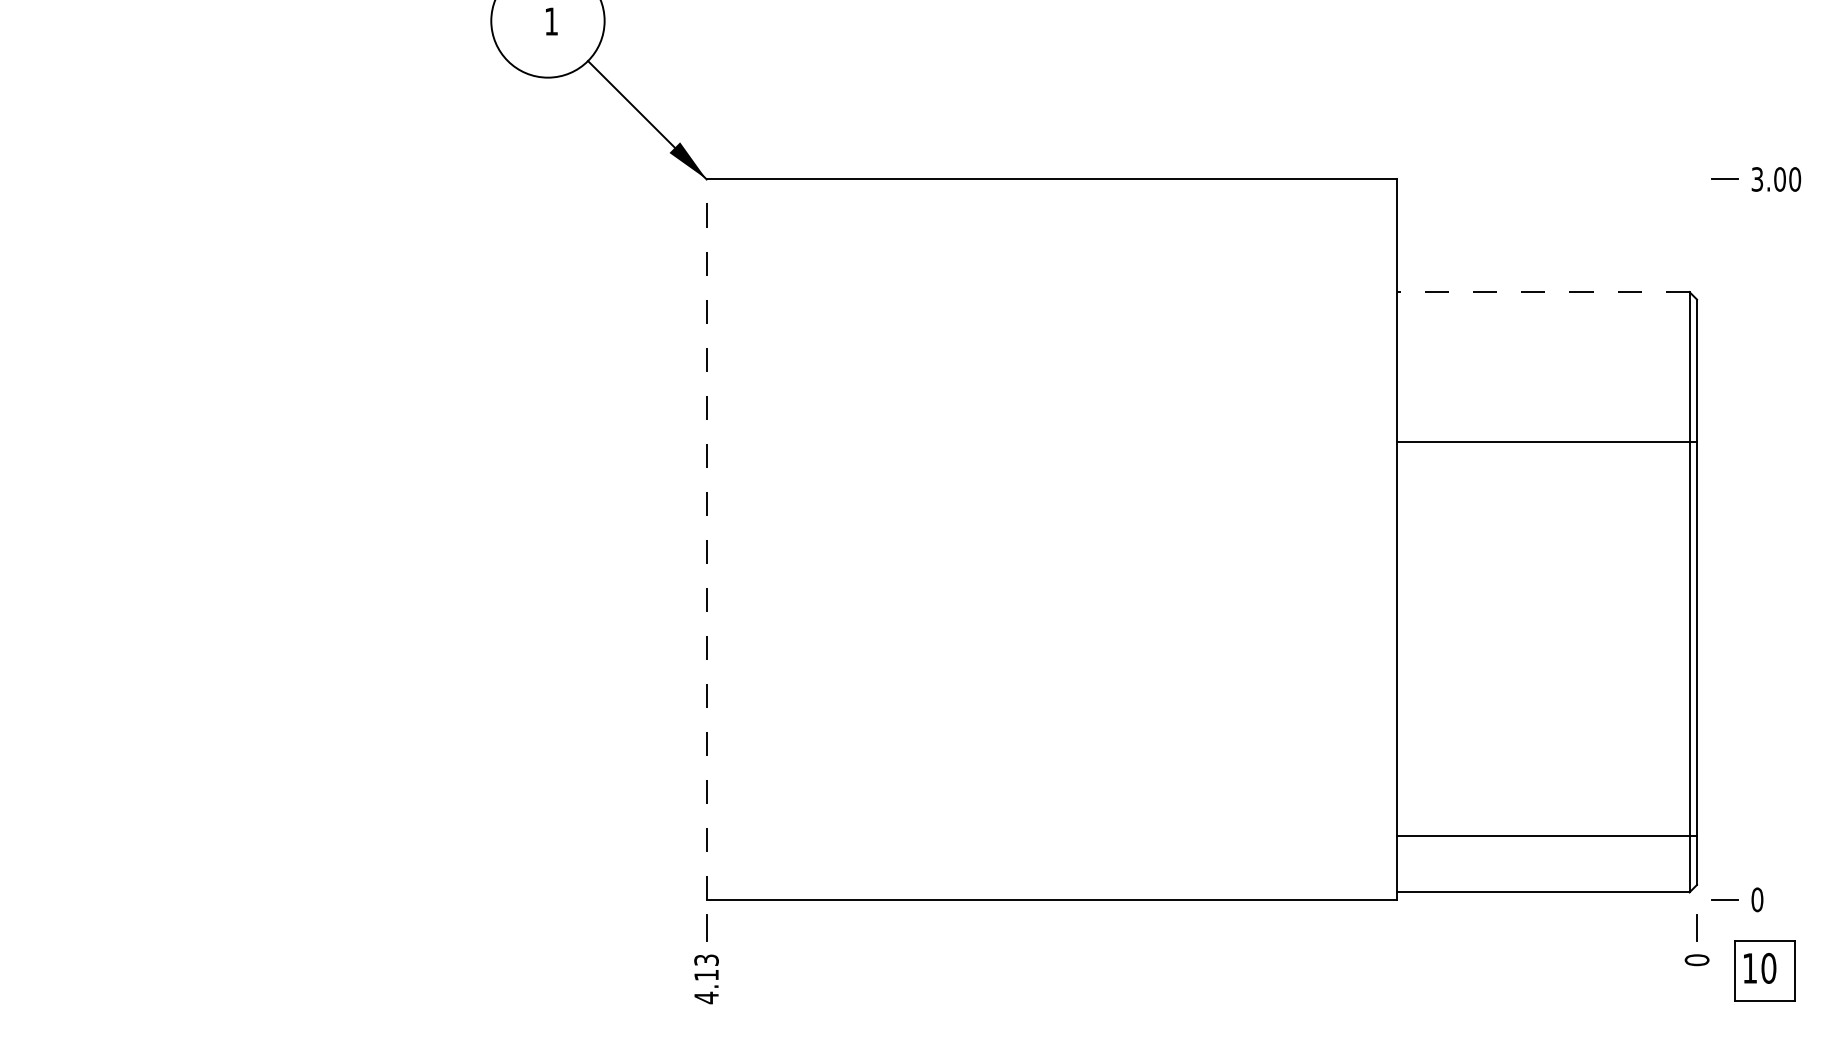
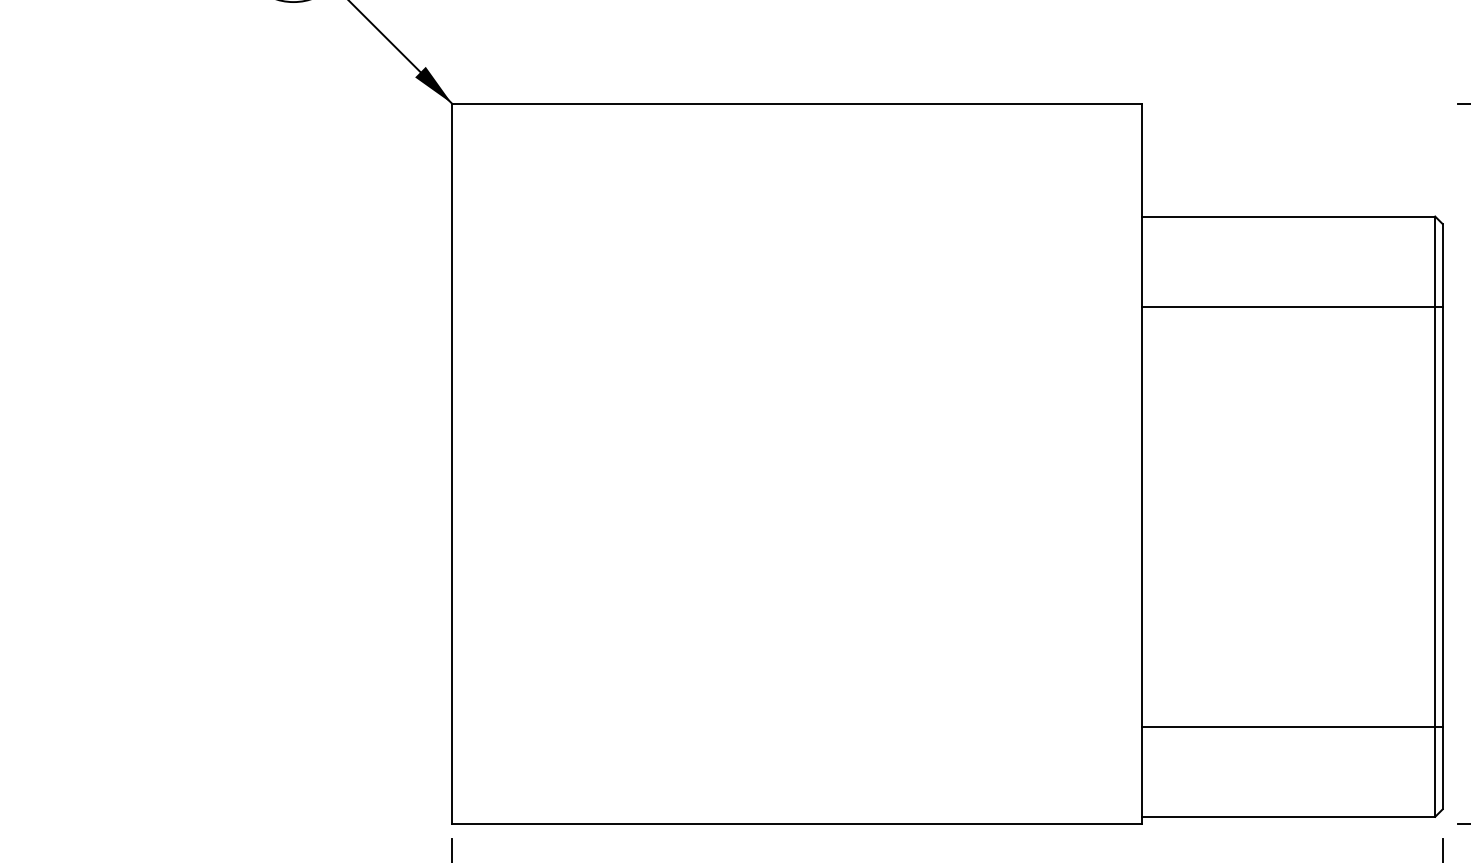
line: (1542, 292) -> (1288, 216), dashed -> solid
line: (1546, 442) -> (1292, 306), moved
line: (706, 539) -> (452, 463), dashed -> solid
line: (1546, 836) -> (1292, 726), moved

